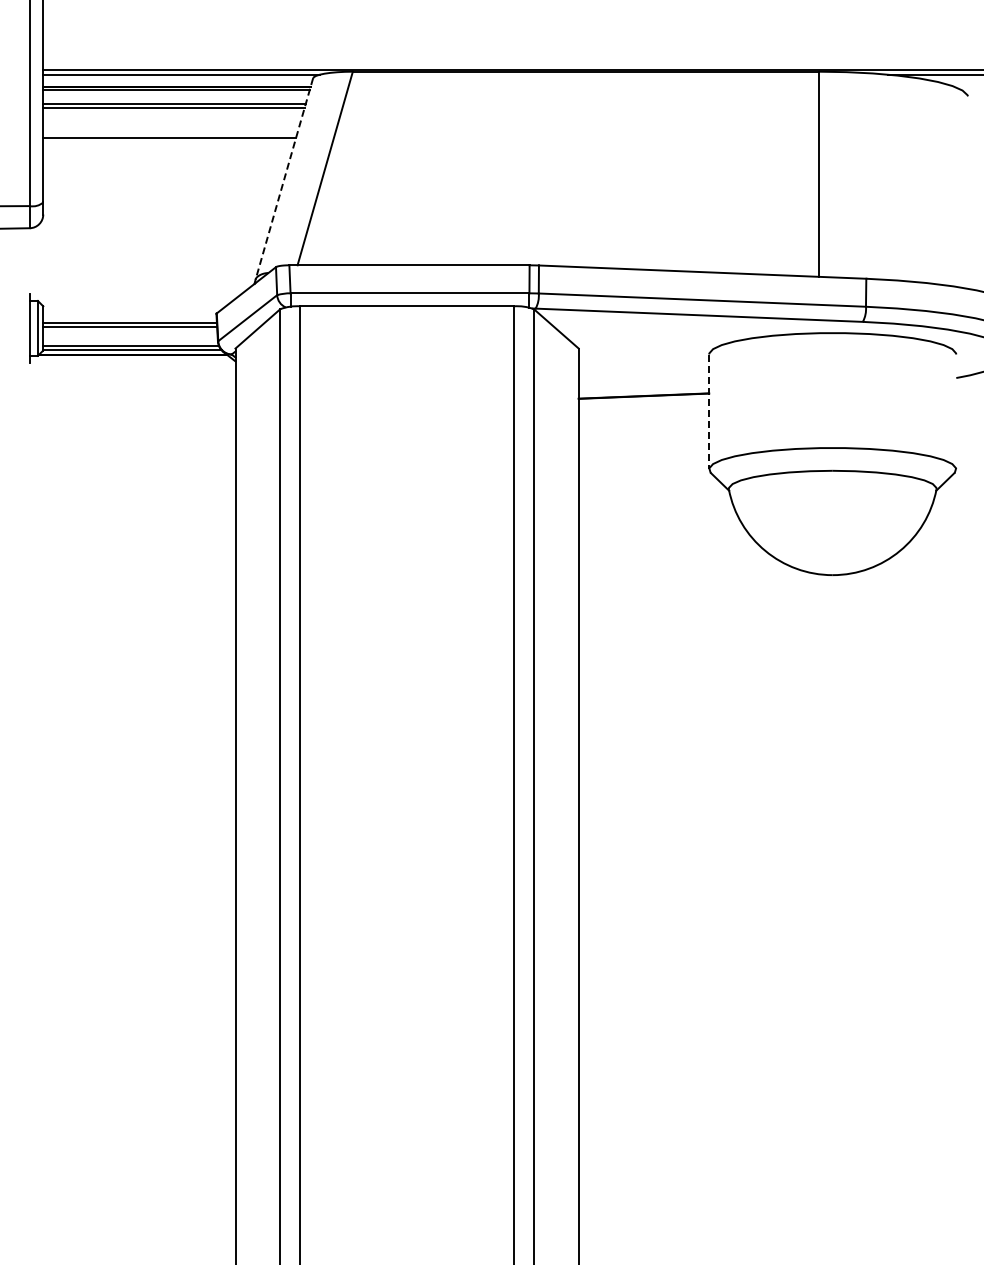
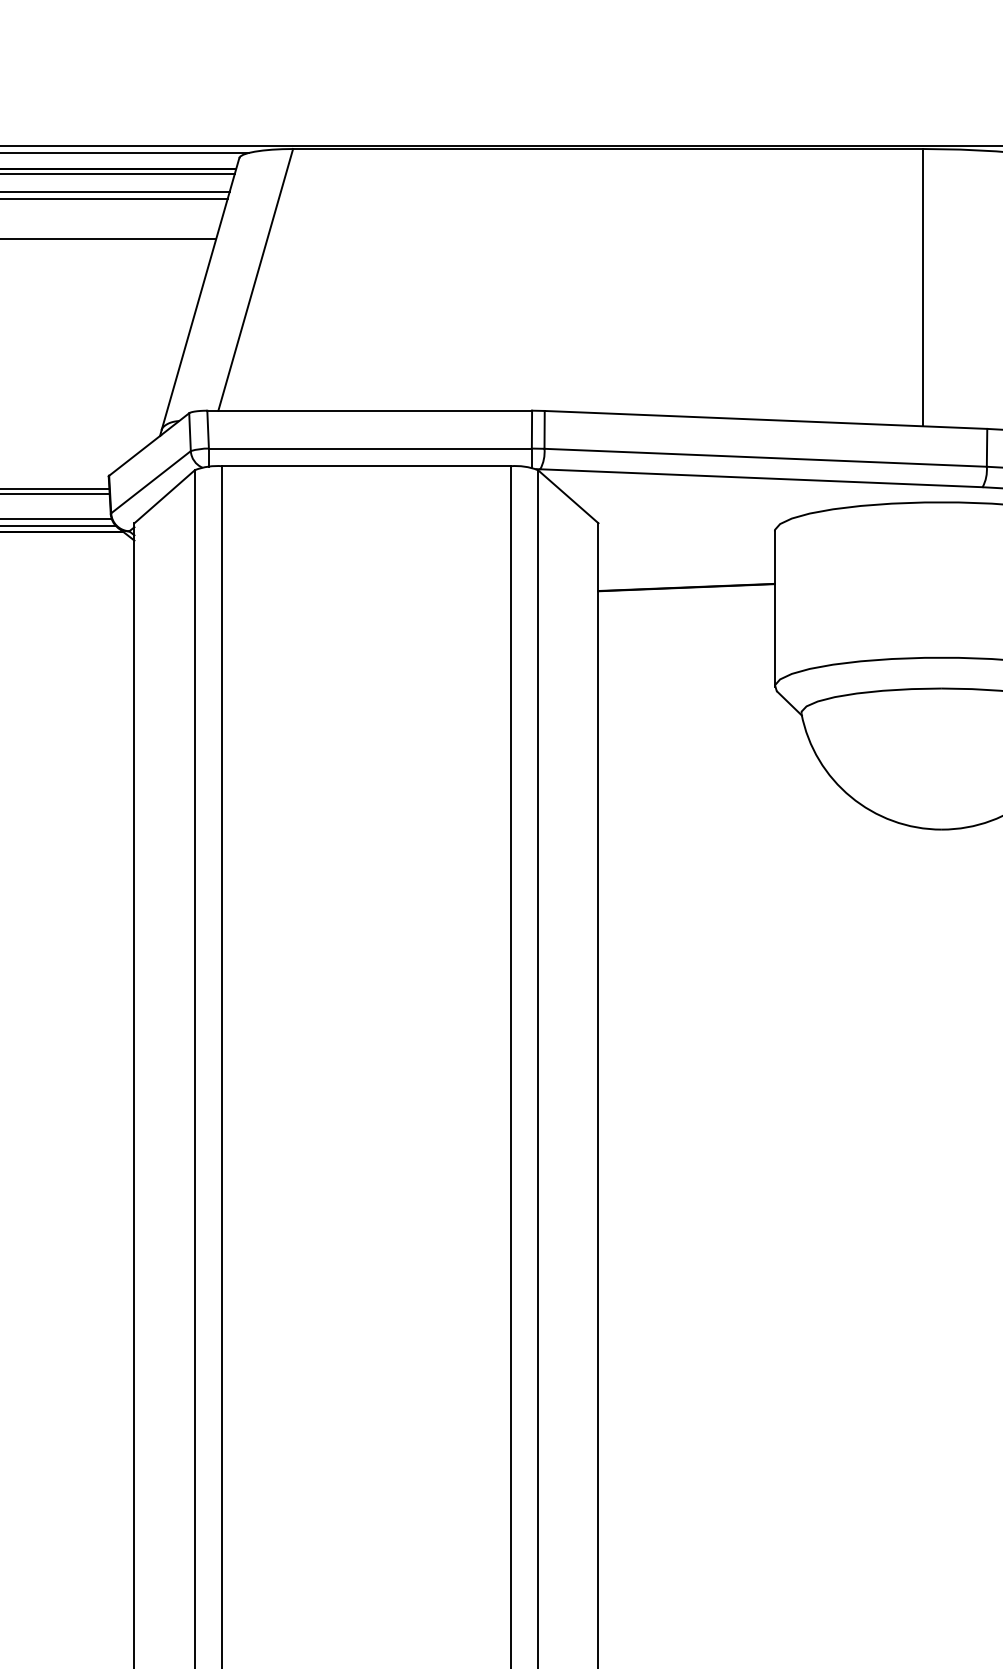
line: (284, 179) -> (200, 294), dashed -> solid
line: (709, 412) -> (775, 609), dashed -> solid

